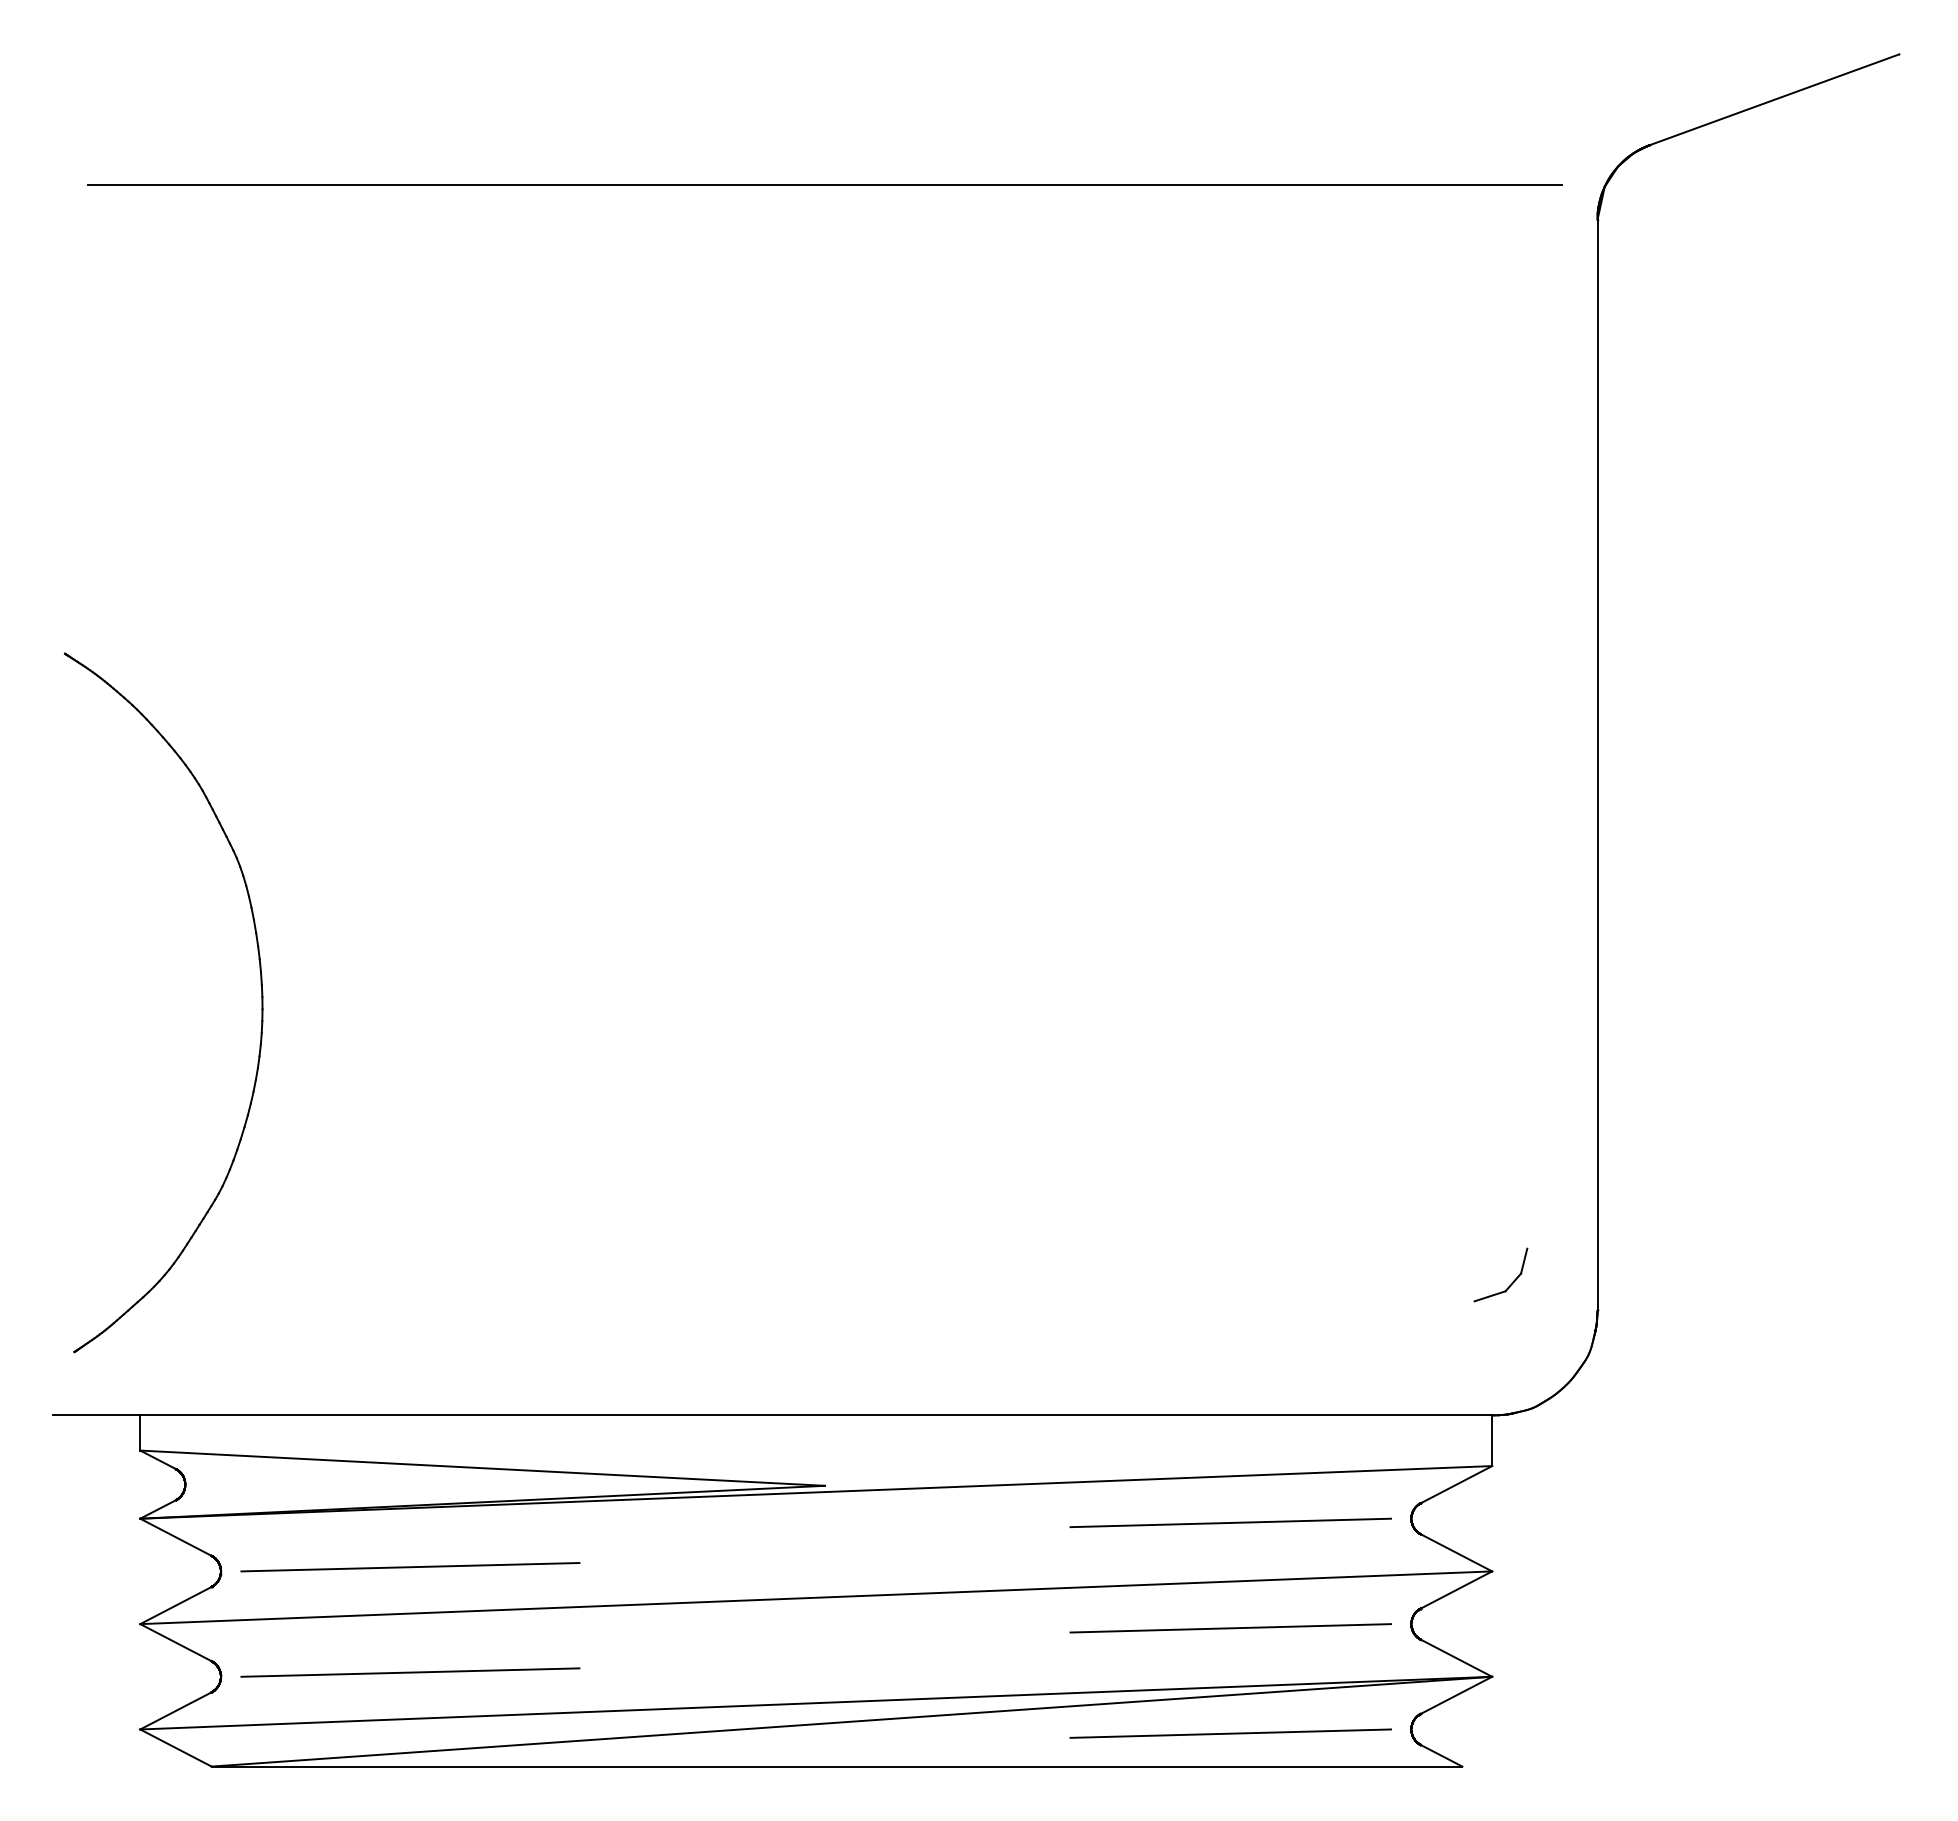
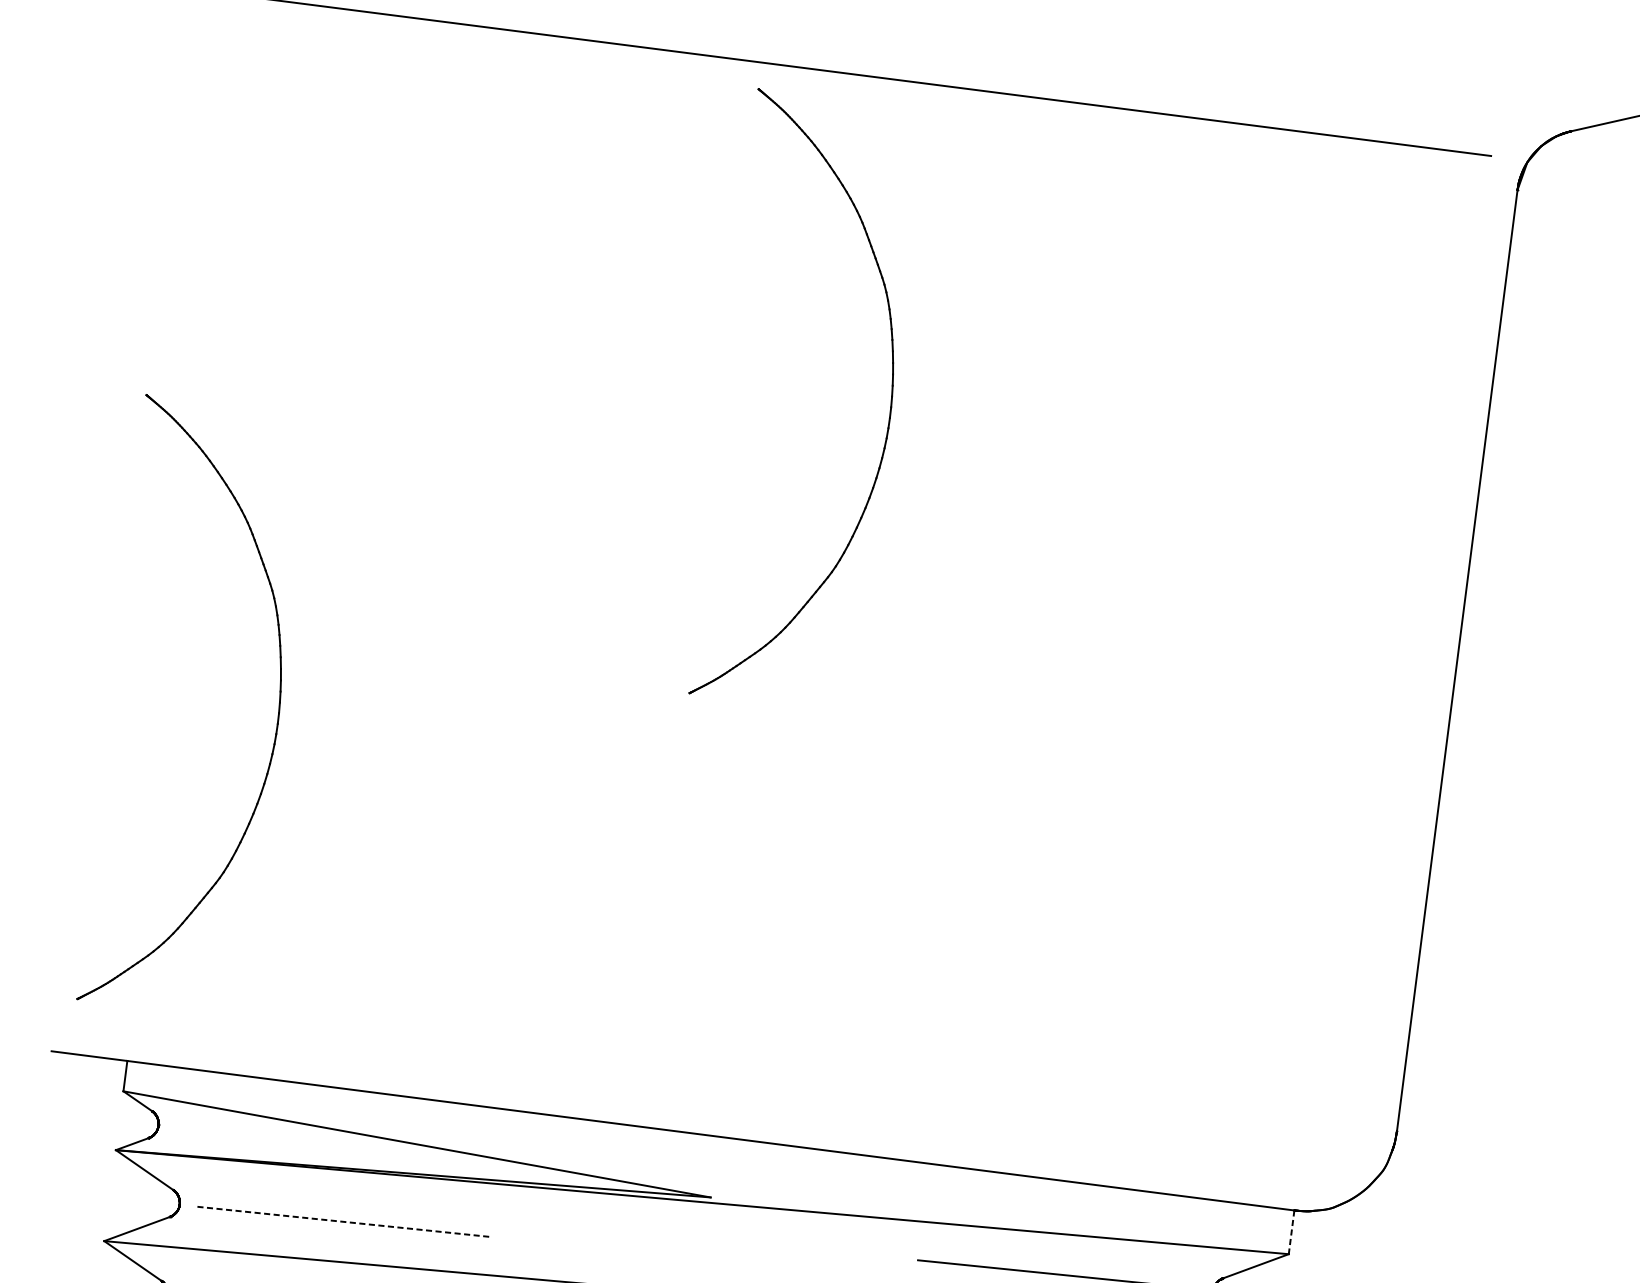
part: (914, 564) -> (889, 412), added
part: (1512, 1281) -> (1326, 1097), removed
line: (1492, 1441) -> (1291, 1233), solid -> dashed
line: (410, 1567) -> (343, 1222), solid -> dashed

